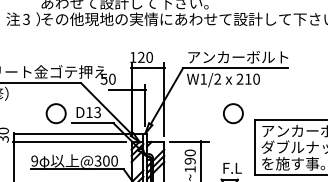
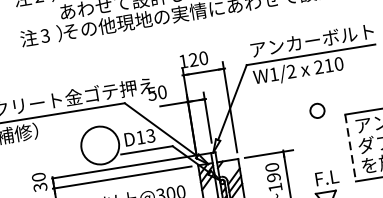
circle: (55, 113) -> (99, 145), size x1.6
circle: (233, 113) -> (317, 110), size x0.6
line: (255, 148) -> (351, 149), solid -> dashed

